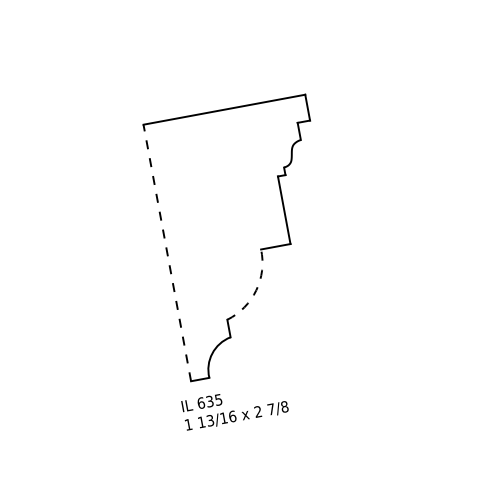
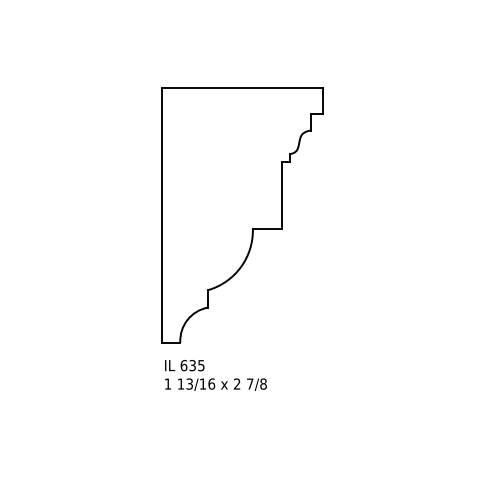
line: (167, 252) -> (162, 214), dashed -> solid
arc: (255, 290) -> (240, 267), dashed -> solid
text: (234, 407) -> (215, 375), moved

